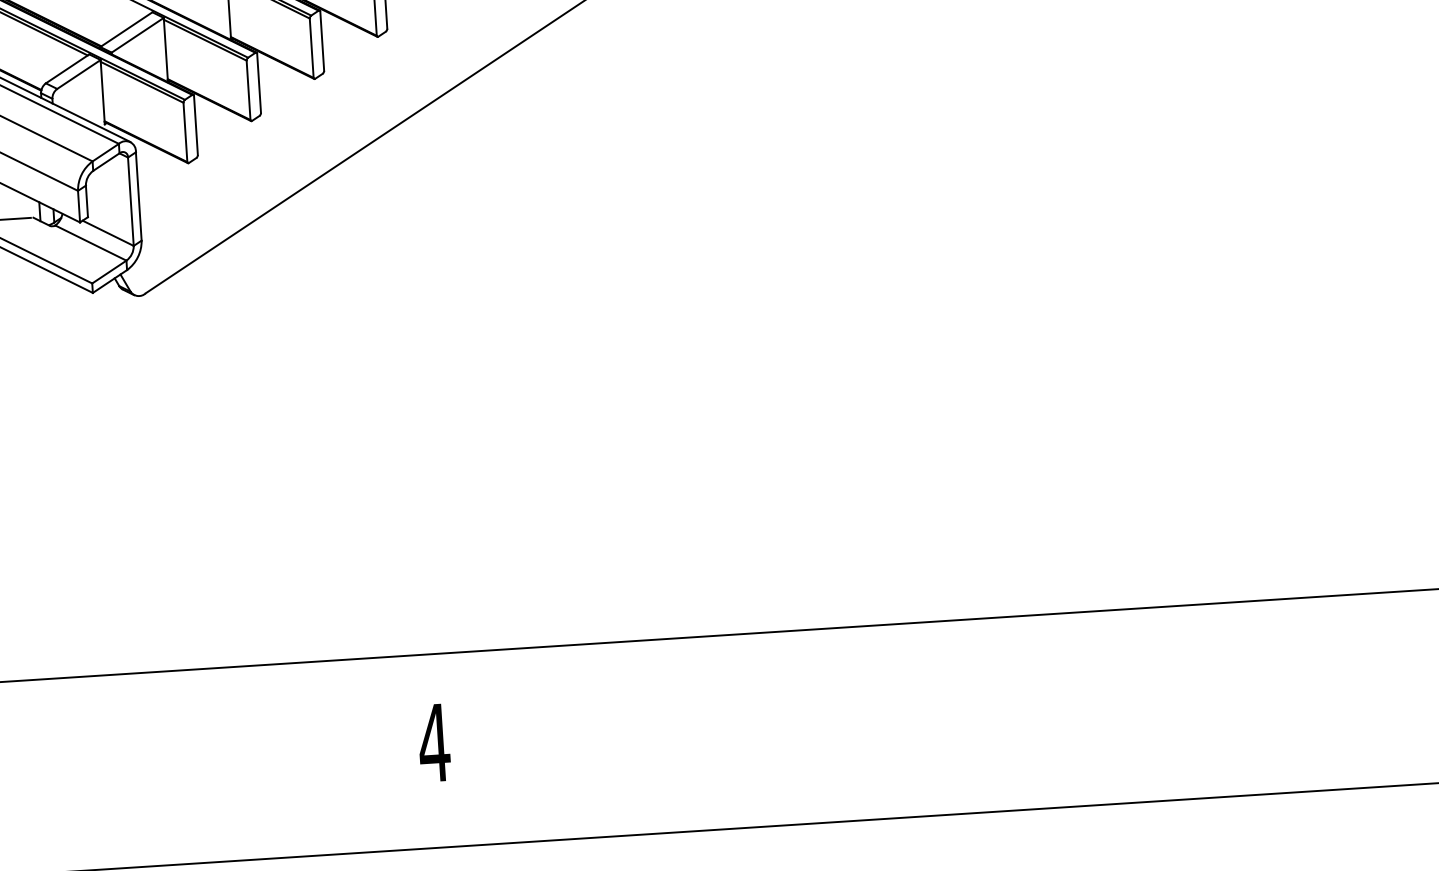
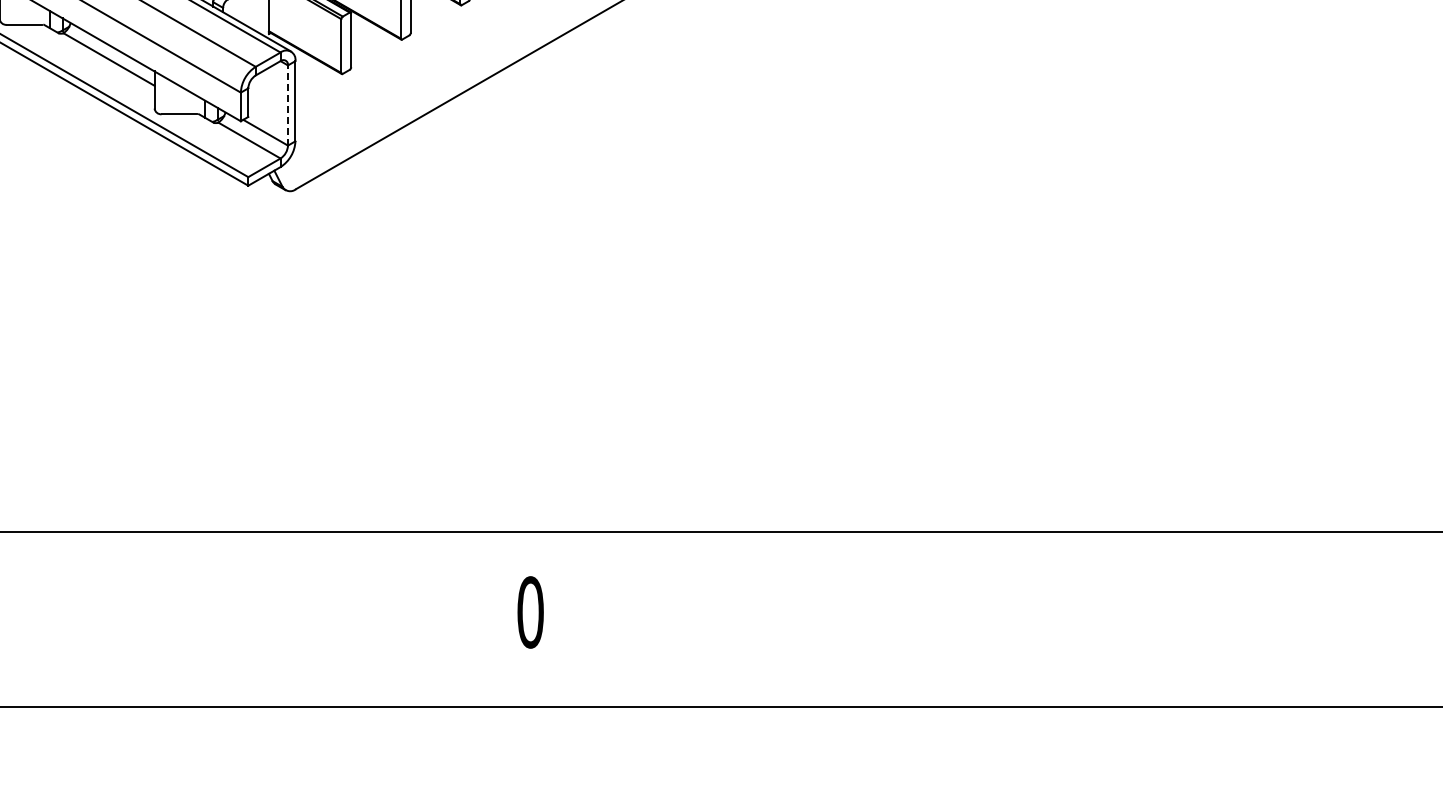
line: (131, 201) -> (288, 105), solid -> dashed
text: (434, 743) -> (530, 612), 4 -> 0

